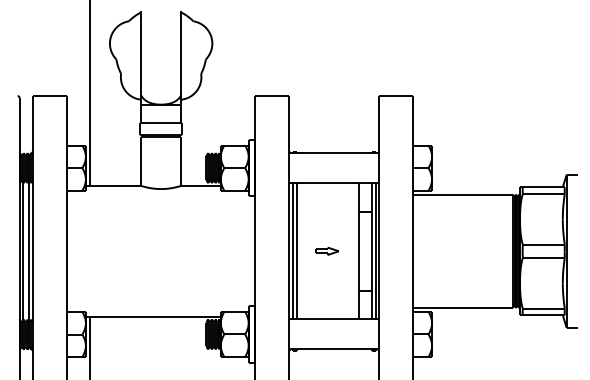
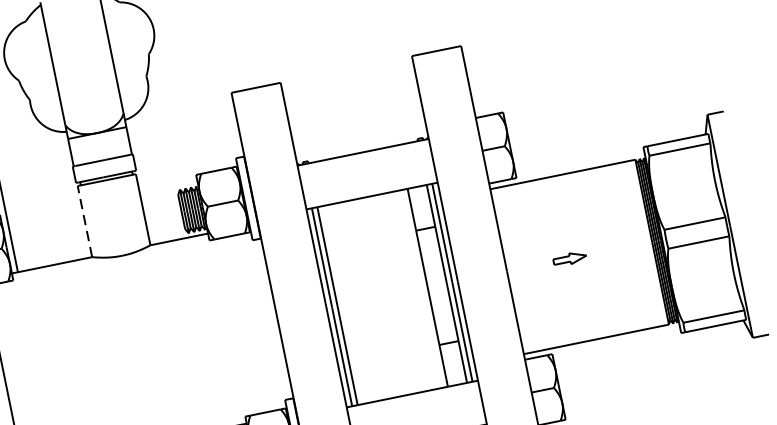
line: (141, 160) -> (85, 220), solid -> dashed
part: (326, 250) -> (568, 258), moved

